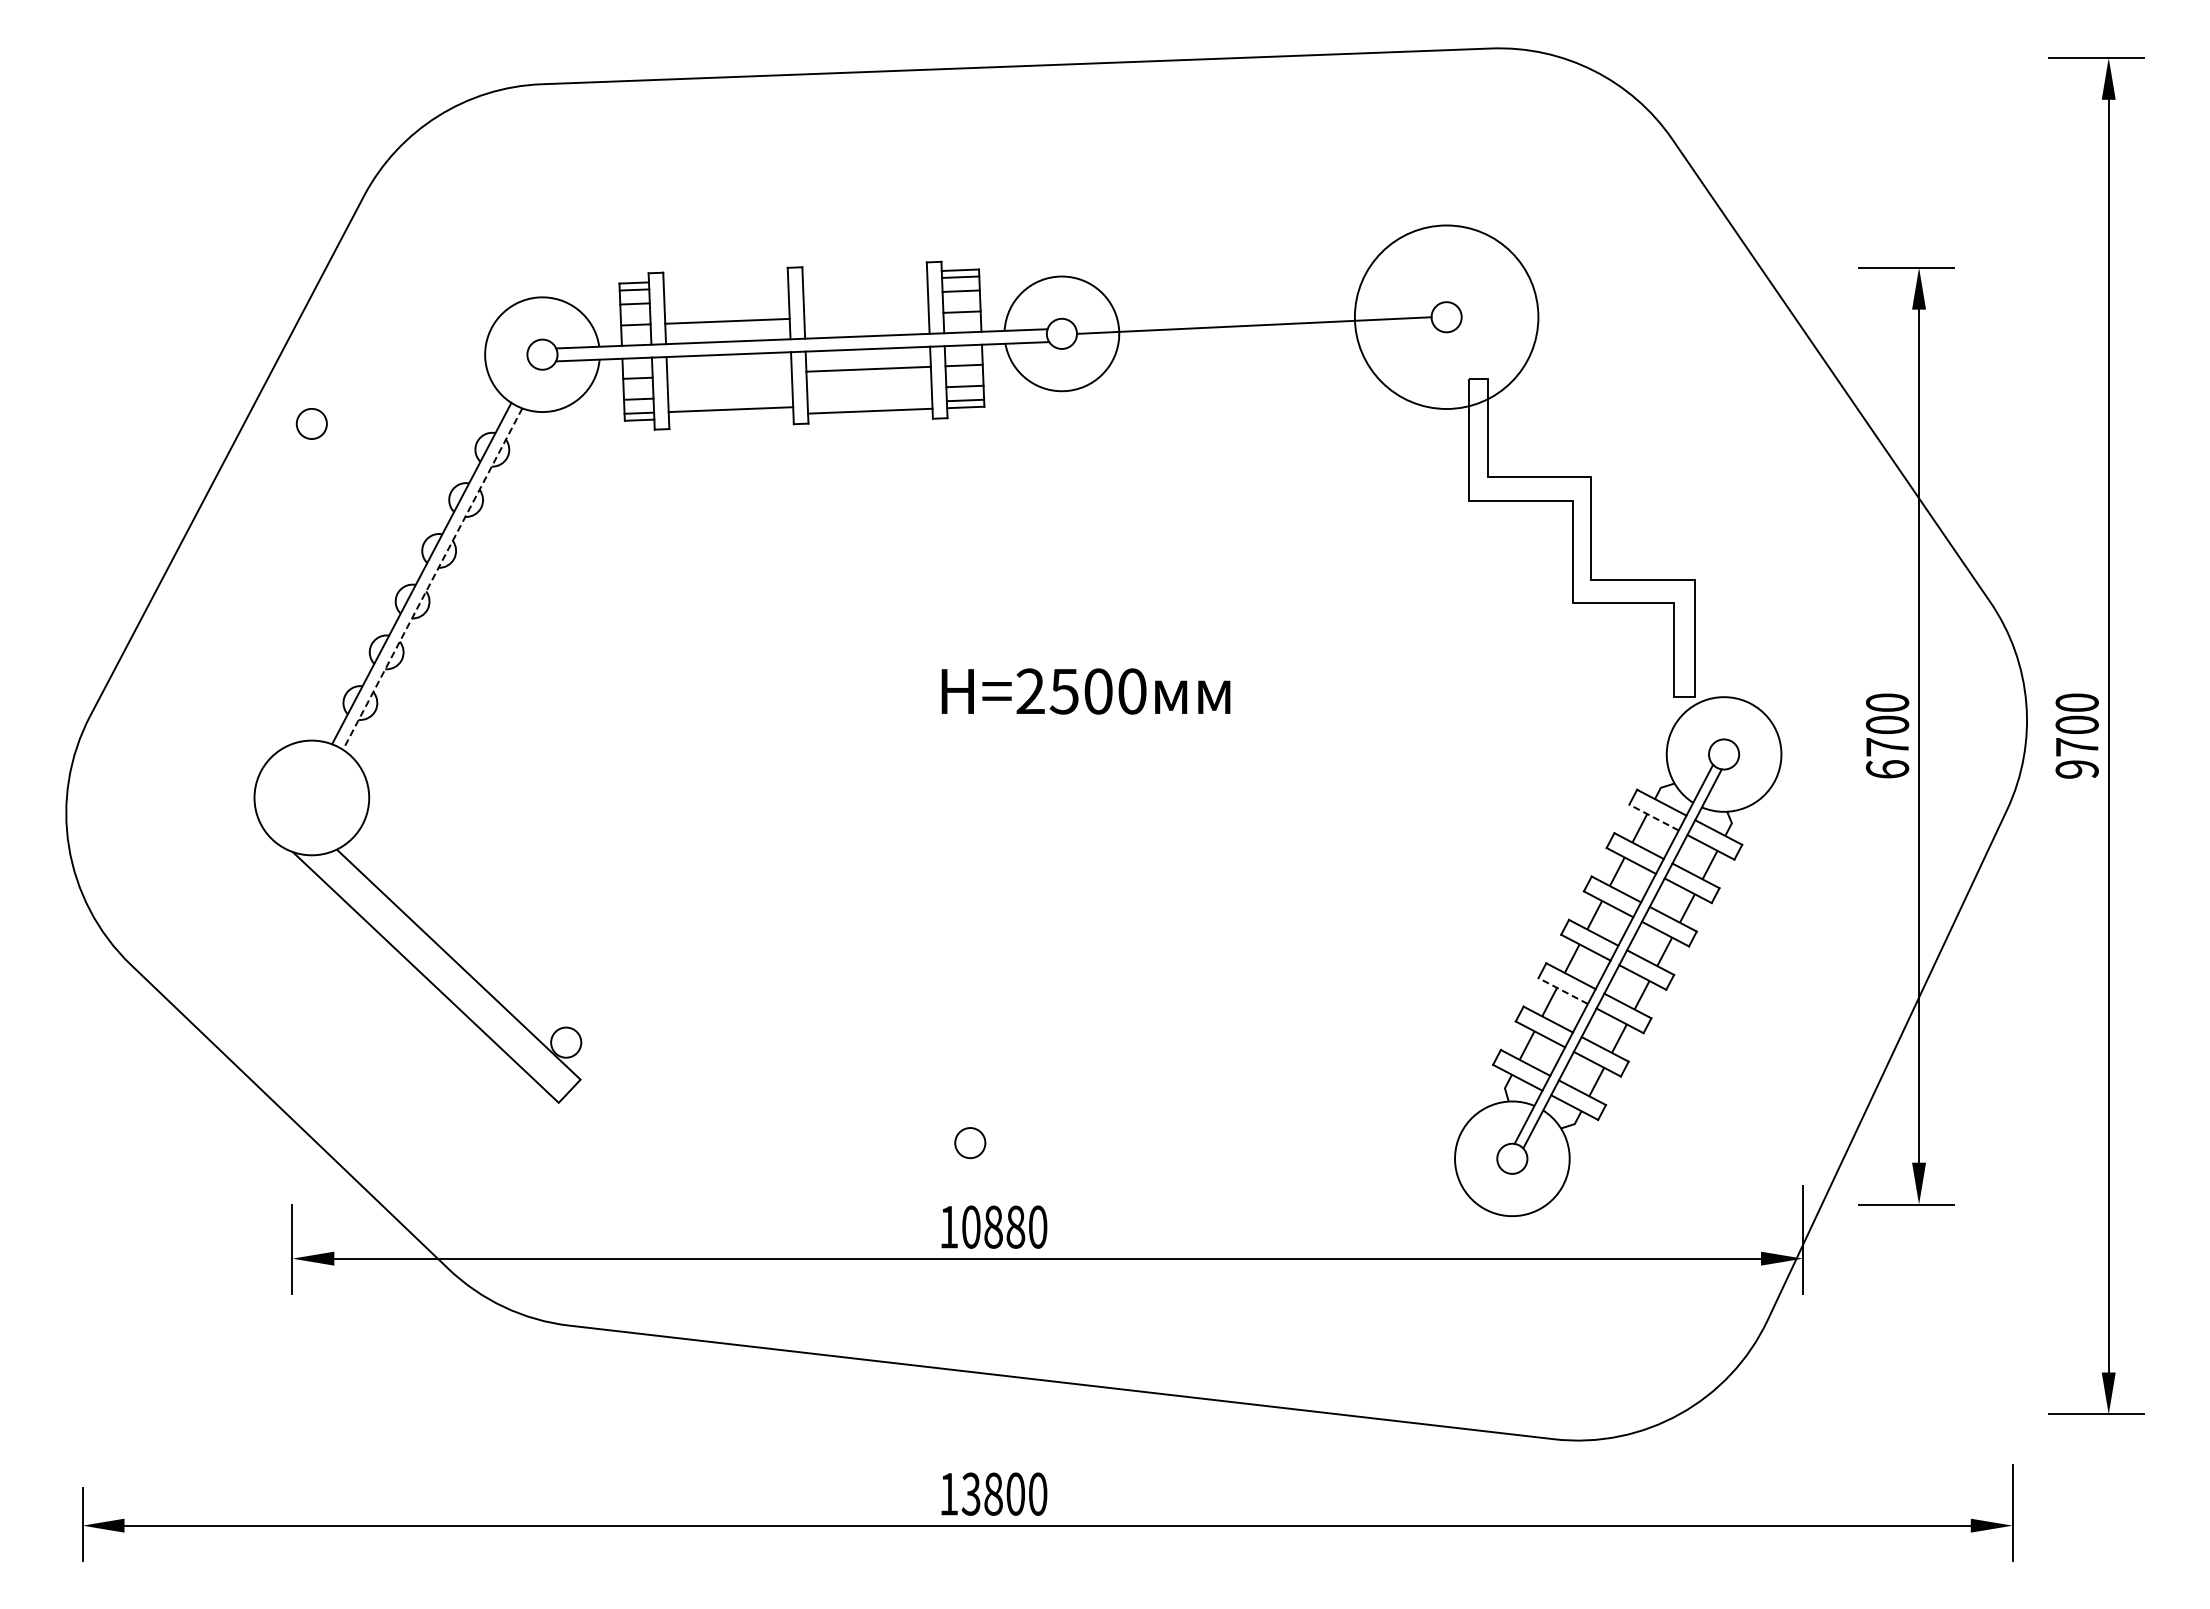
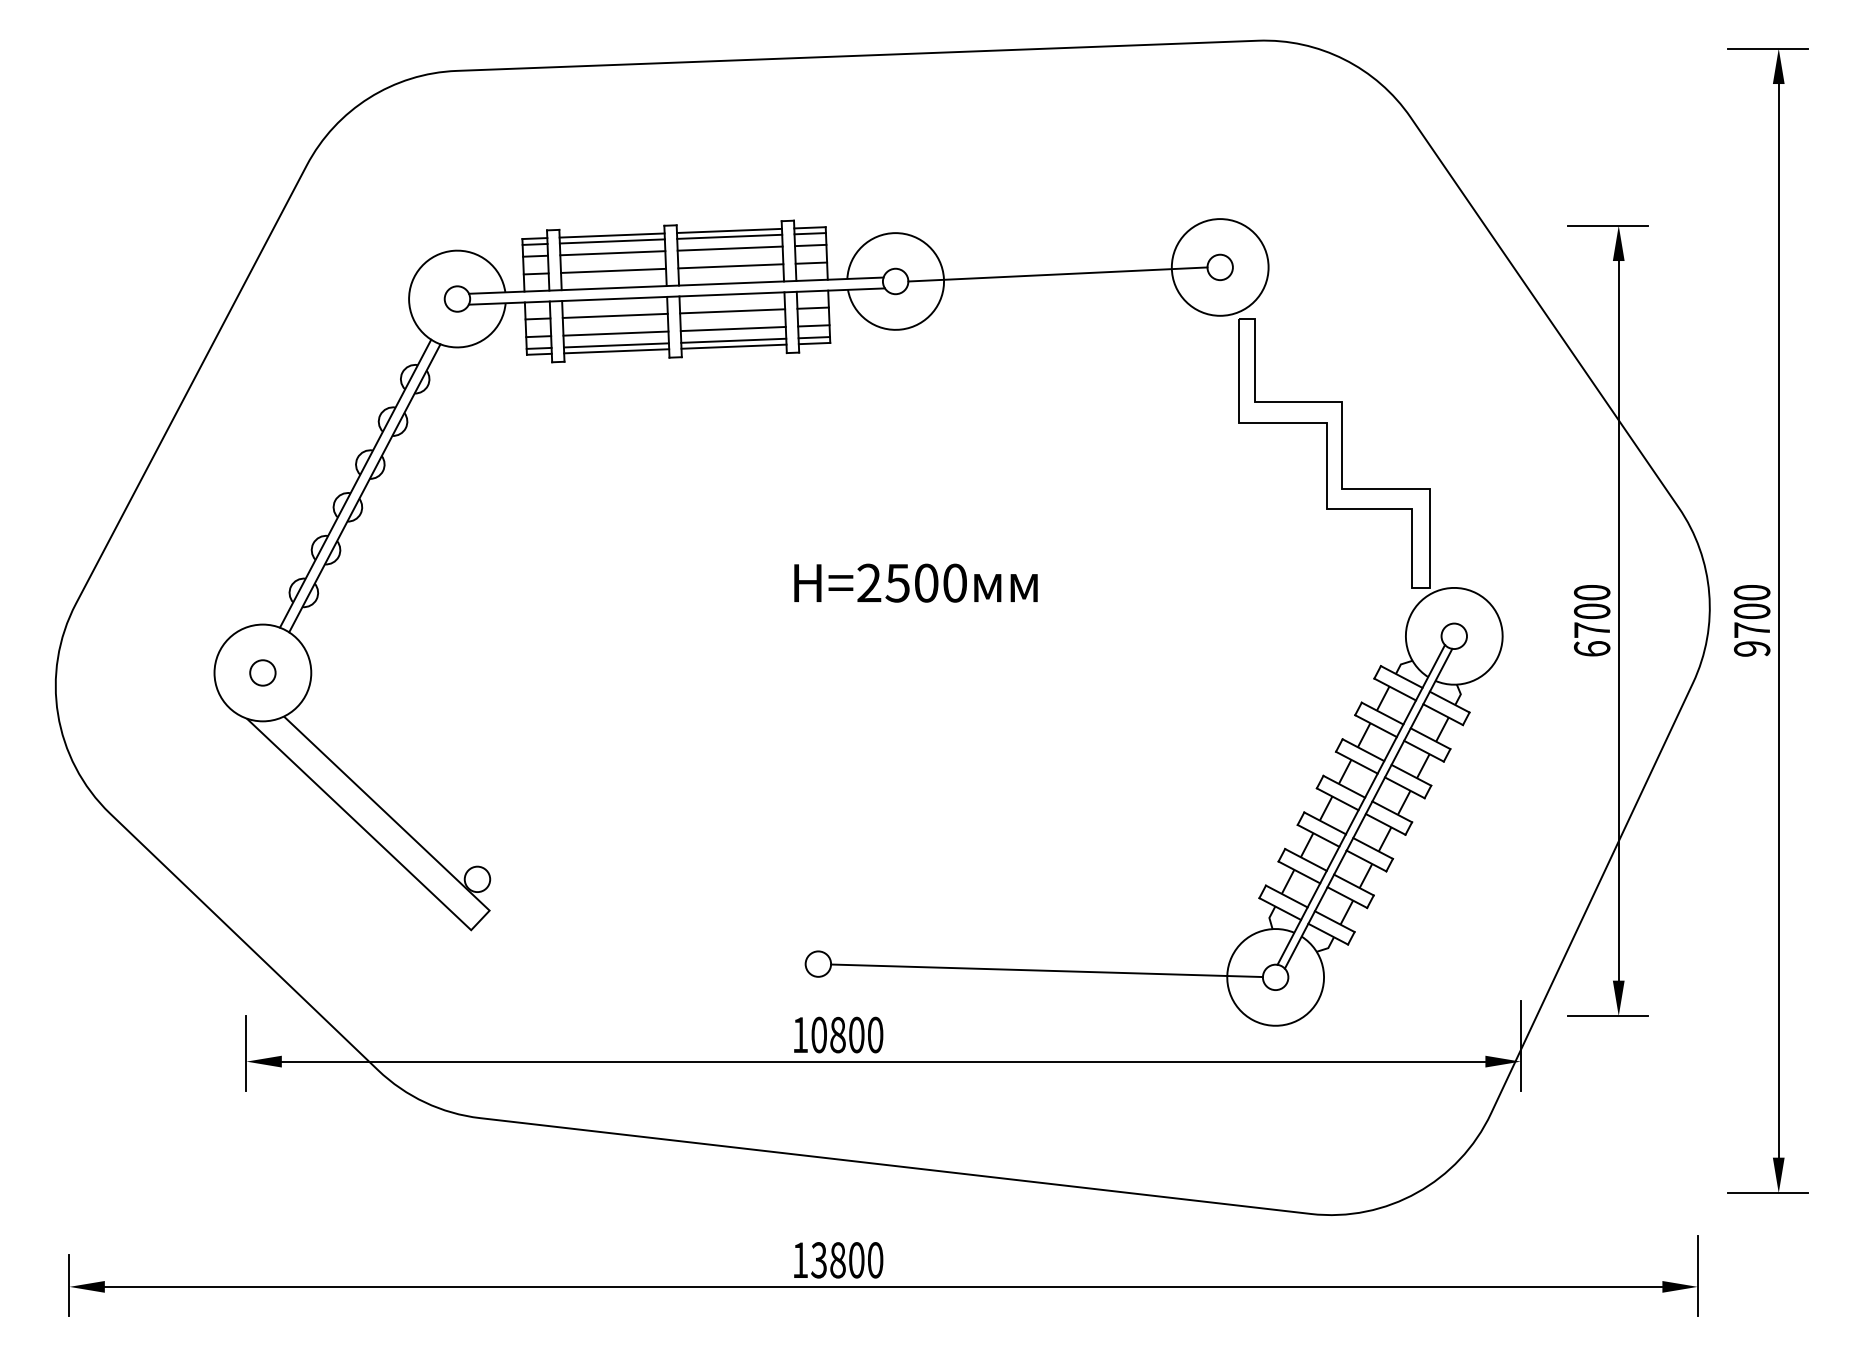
line: (864, 273) -> (729, 230), added
line: (725, 278) -> (611, 234), added
line: (864, 280) -> (729, 236), added
line: (725, 285) -> (611, 240), added
line: (865, 294) -> (729, 248), added
line: (726, 299) -> (612, 252), added
line: (866, 315) -> (730, 265), added
circle: (1446, 316) -> (1220, 266), size x0.62
line: (729, 374) -> (615, 315), added
line: (869, 389) -> (733, 328), added
line: (730, 395) -> (616, 333), added
line: (869, 403) -> (733, 340), added
line: (730, 416) -> (616, 351), added
circle: (311, 423) -> (262, 672), moved
line: (432, 579) -> (364, 488), dashed -> solid
line: (1654, 817) -> (1395, 689), dashed -> solid
line: (1563, 991) -> (1318, 836), dashed -> solid
line: (1241, 1150) -> (1047, 970), added
text: (1015, 1226) -> (856, 1034), 10880 -> 10800

